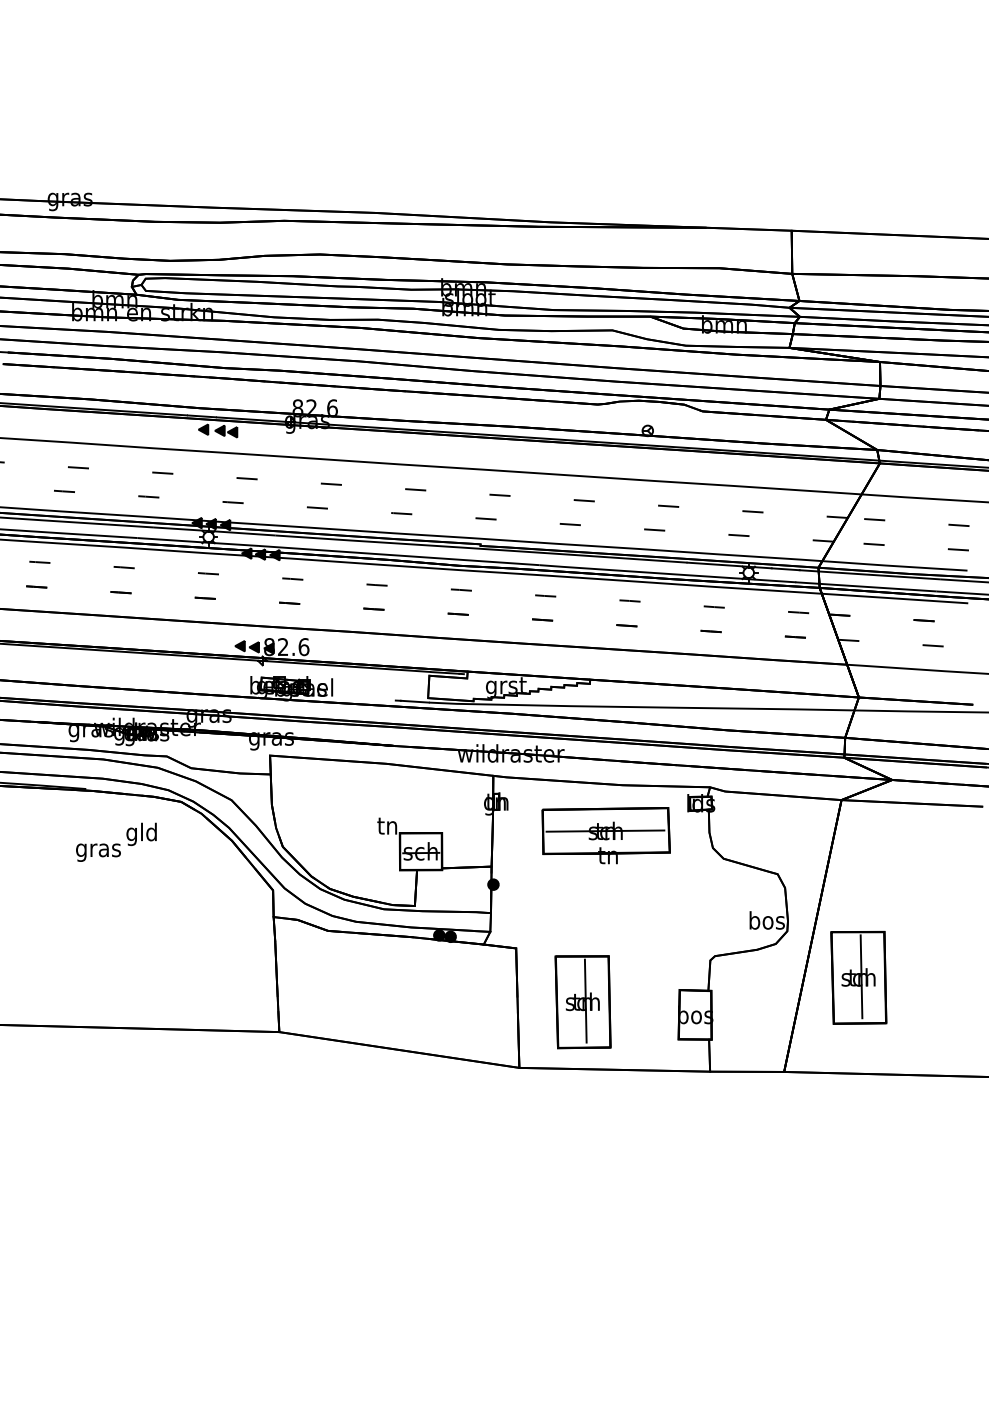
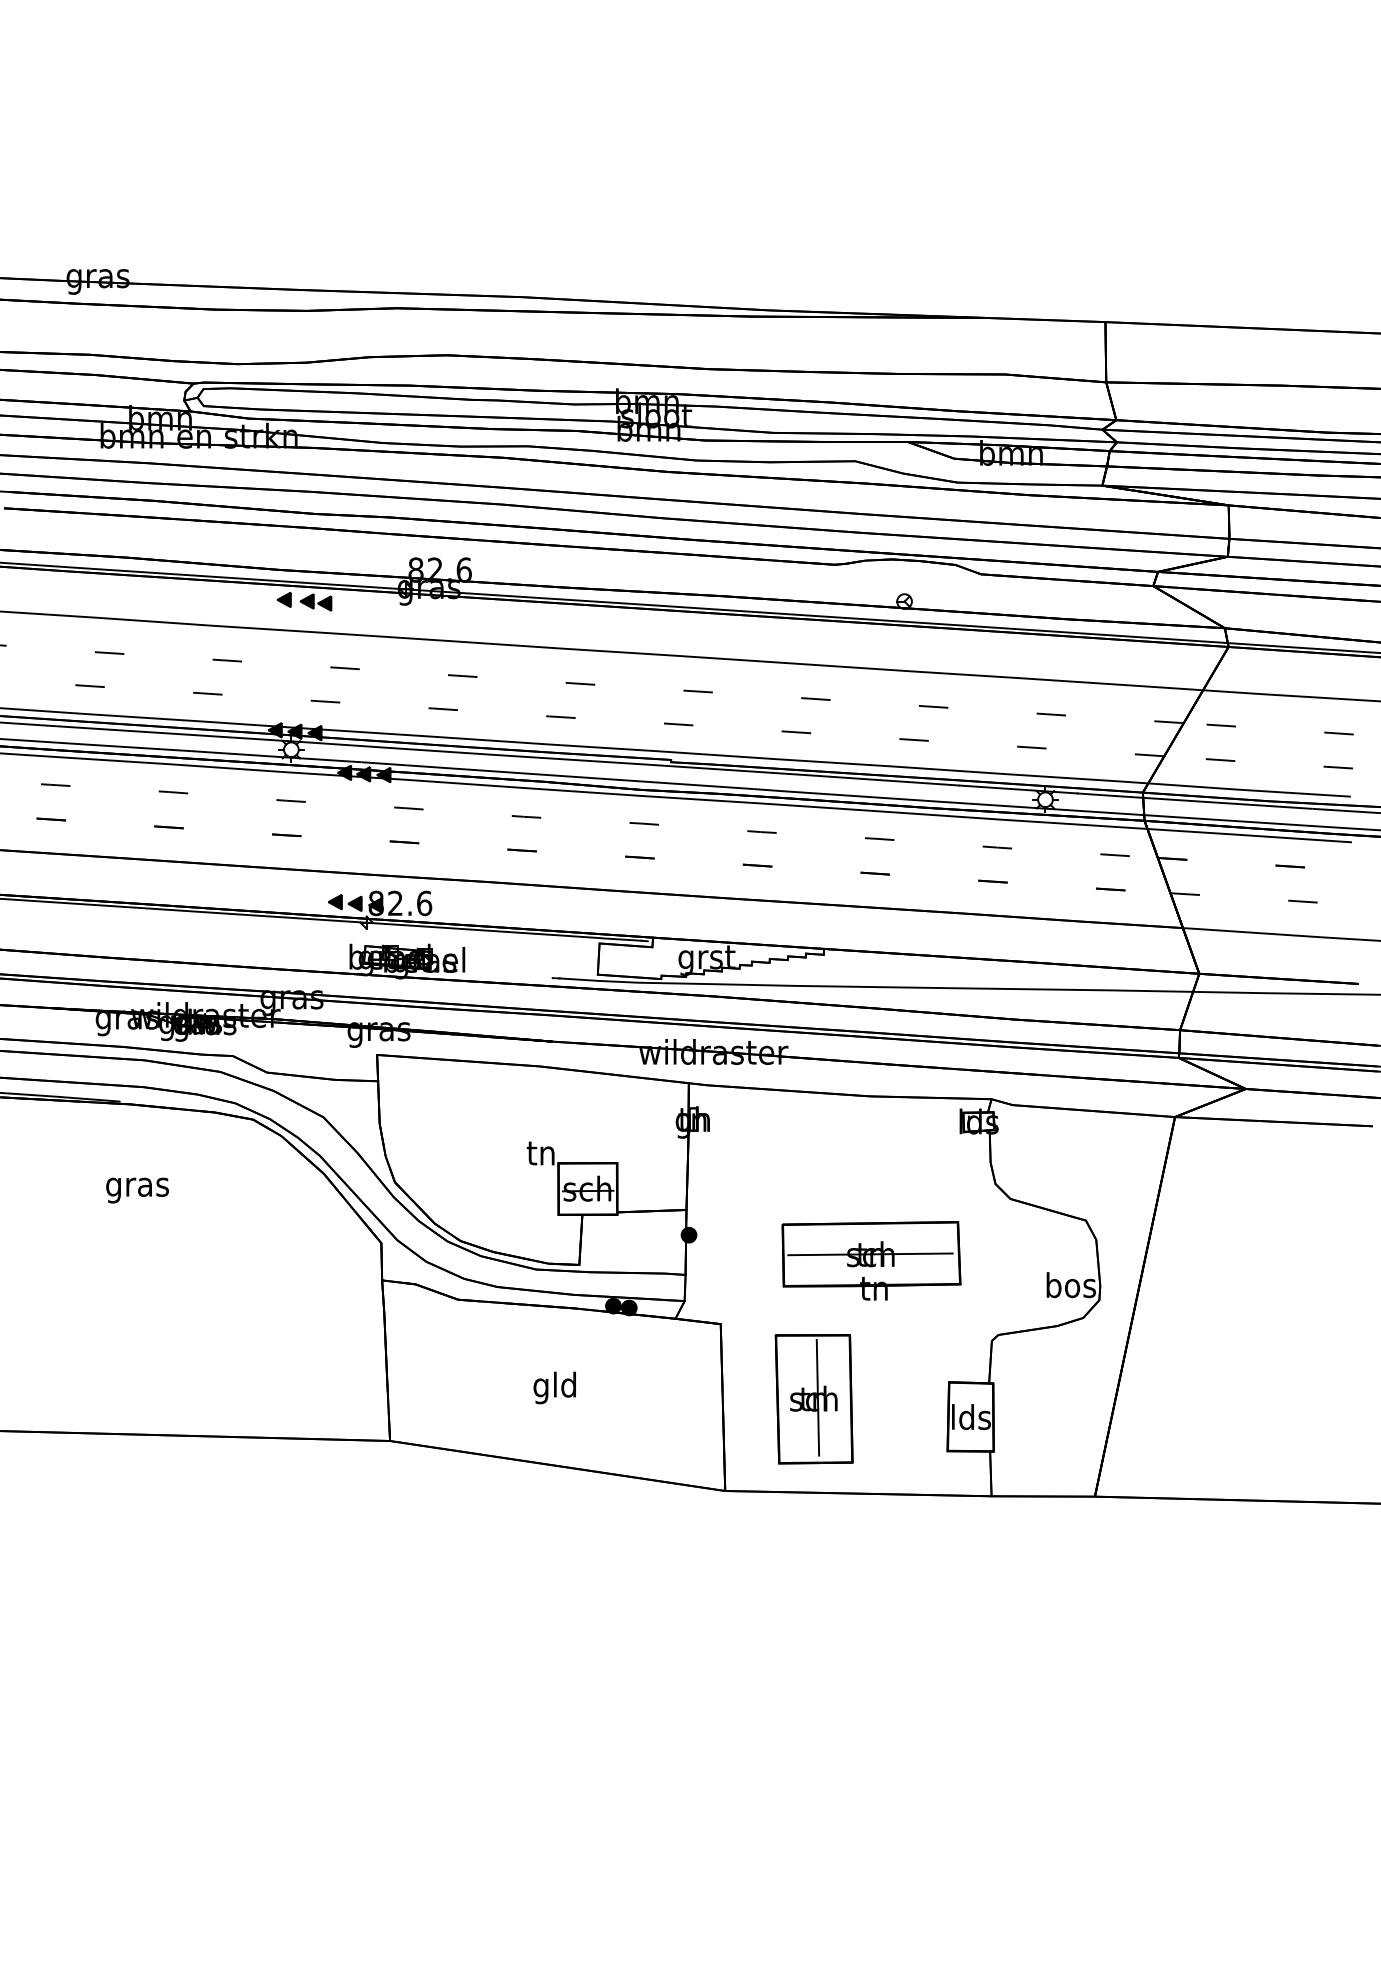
text: (141, 834) -> (554, 1387), moved
part: (606, 835) -> (871, 1260), moved
part: (858, 978) -> (1198, 1365), removed
text: (695, 1015) -> (971, 1417), bos -> lds

